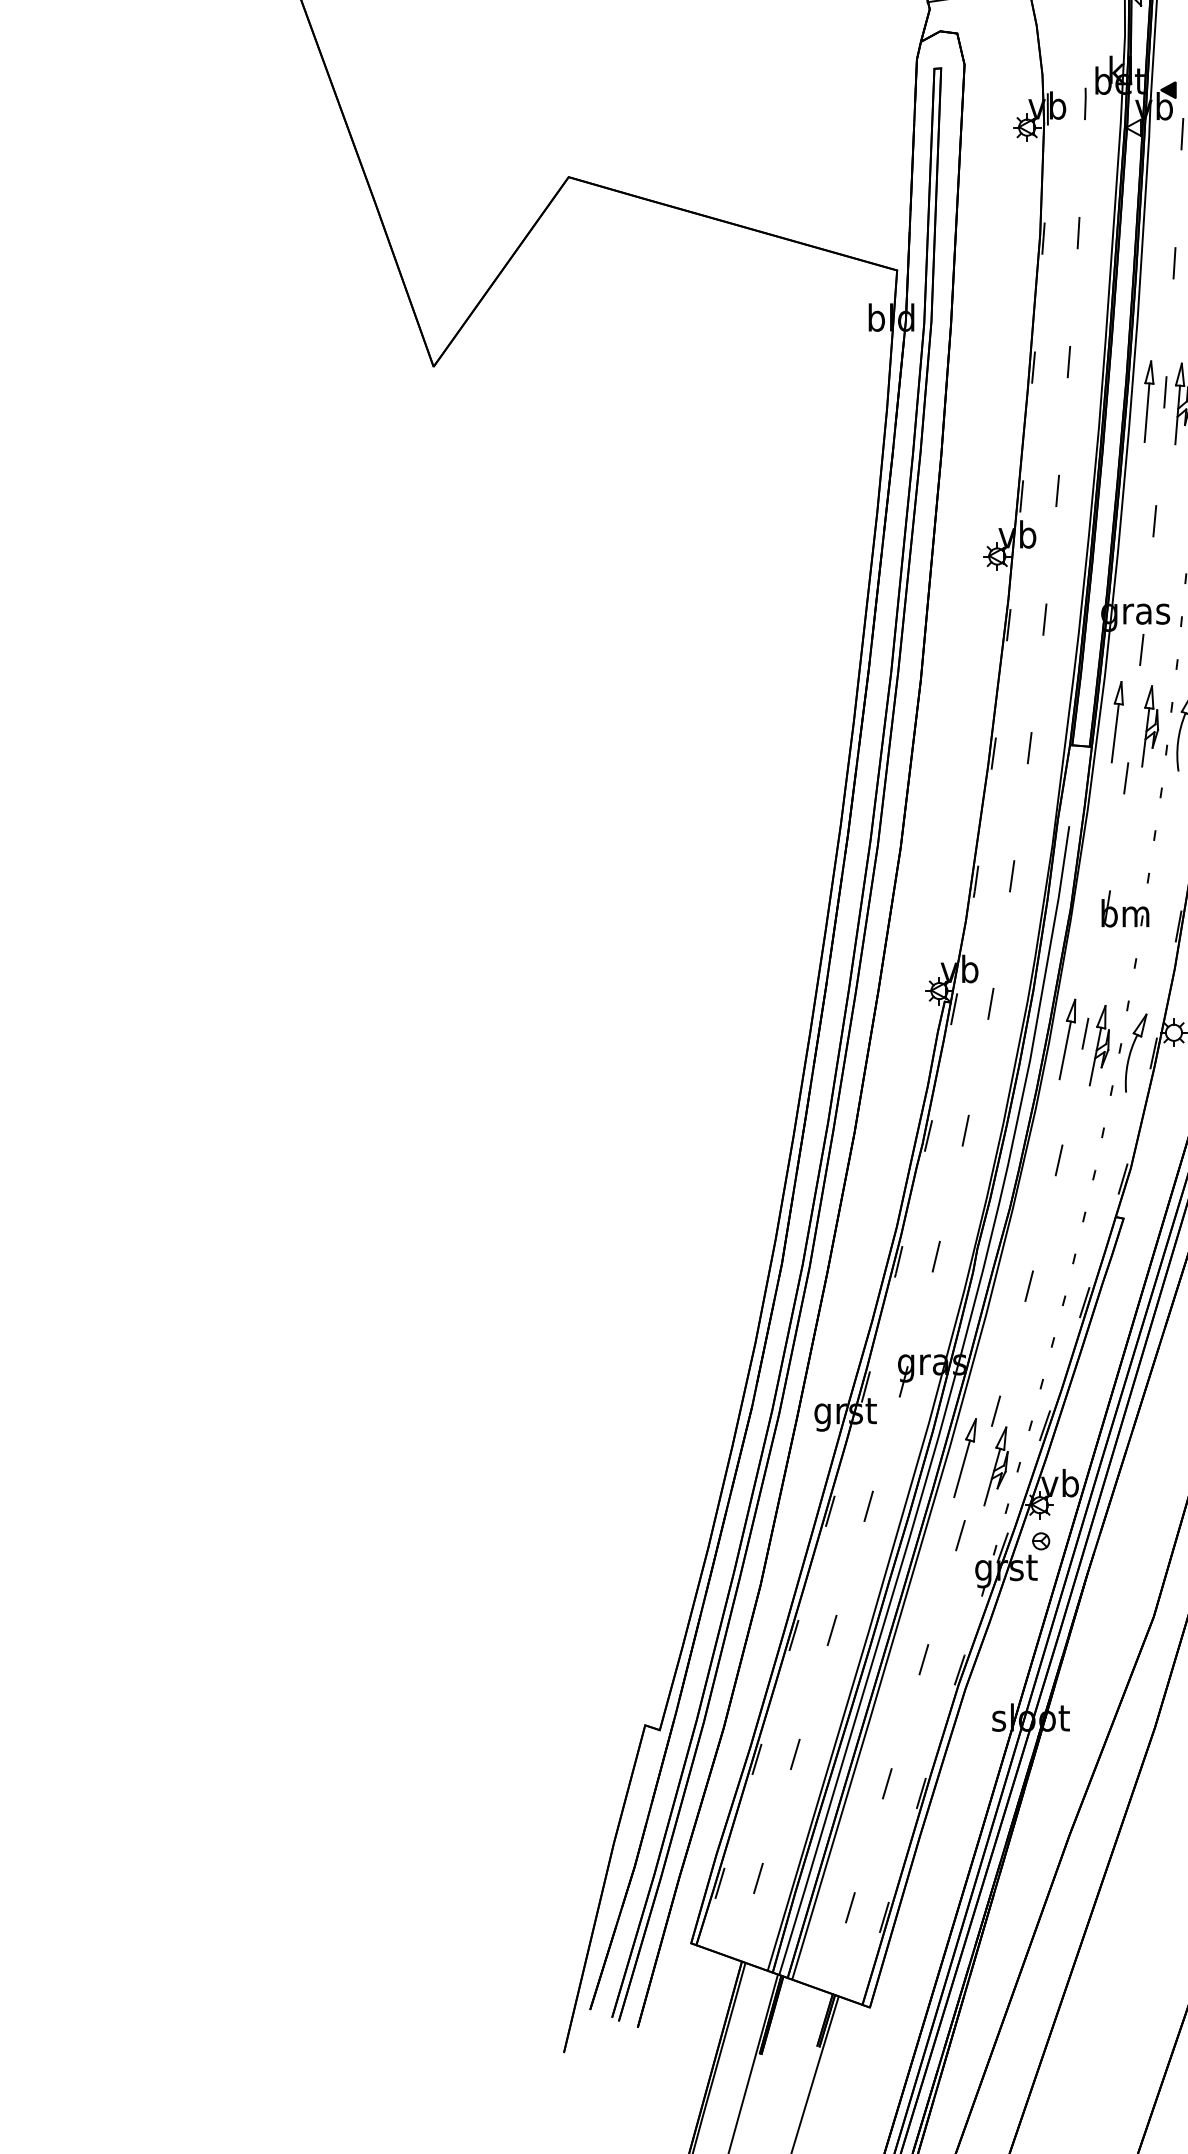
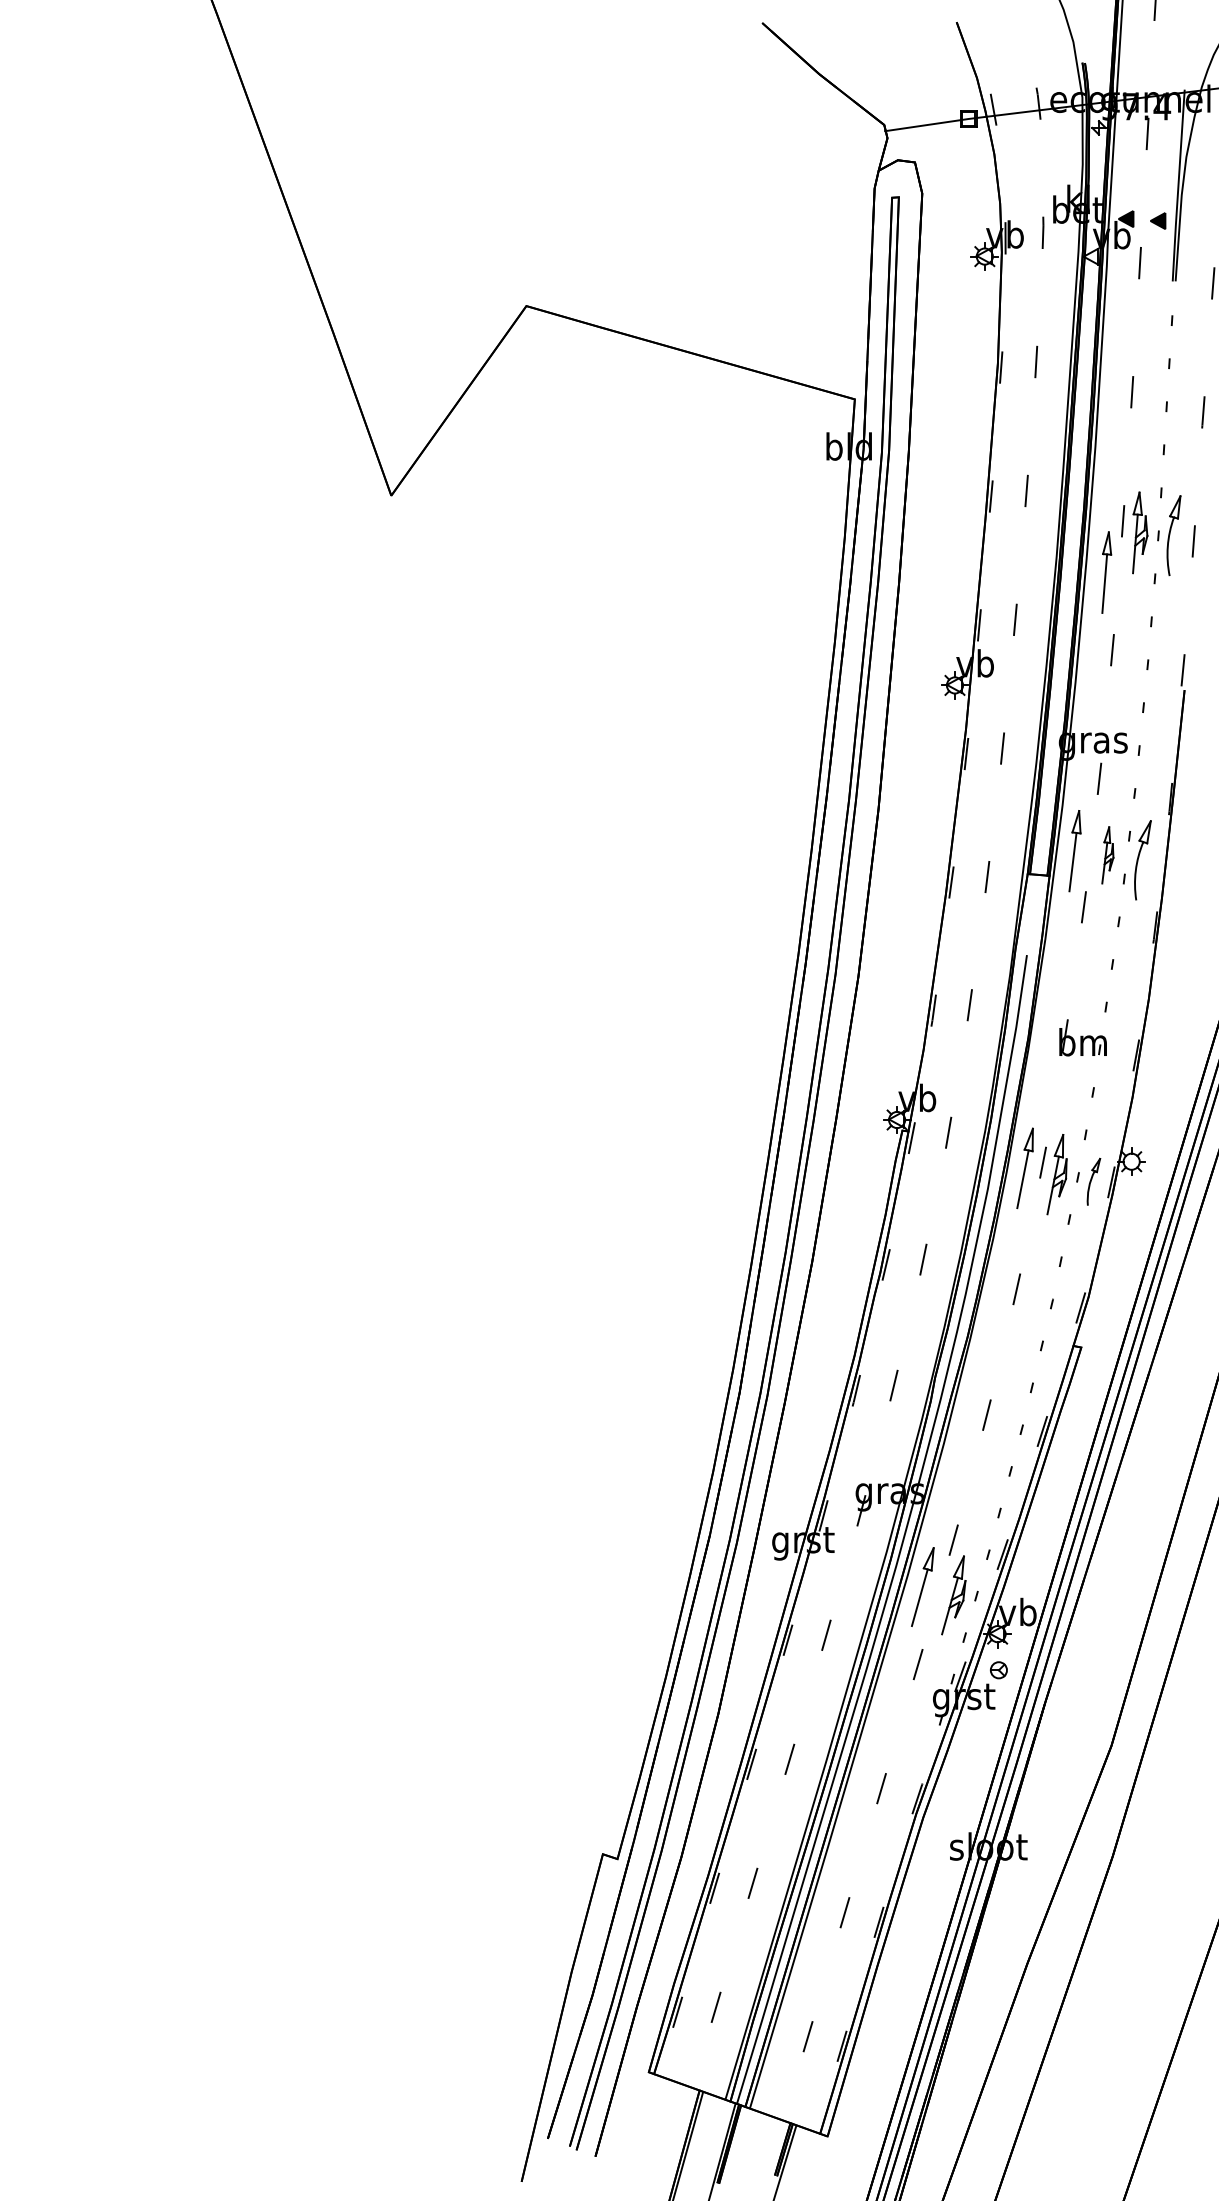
part: (1148, 401) -> (1106, 572), moved
part: (1149, 726) -> (1107, 855), size x0.7
part: (1135, 1052) -> (1093, 1181), size x0.6

